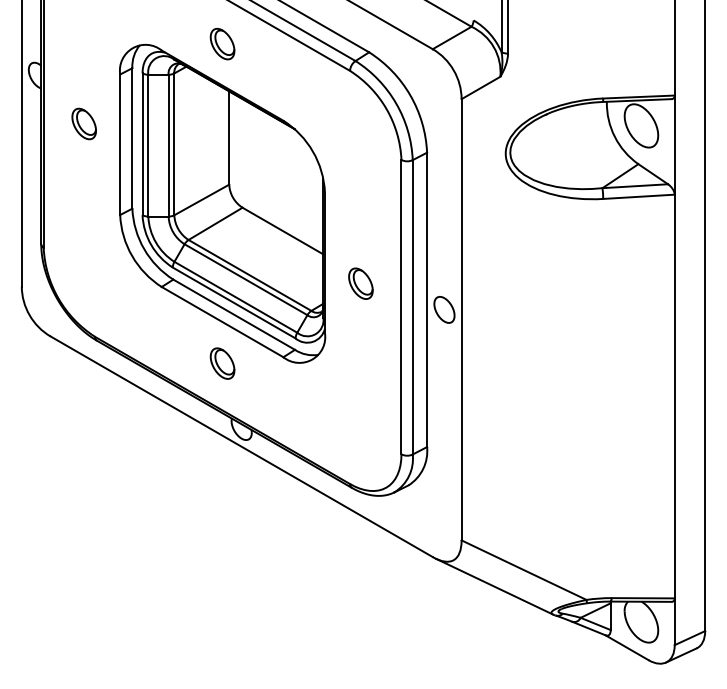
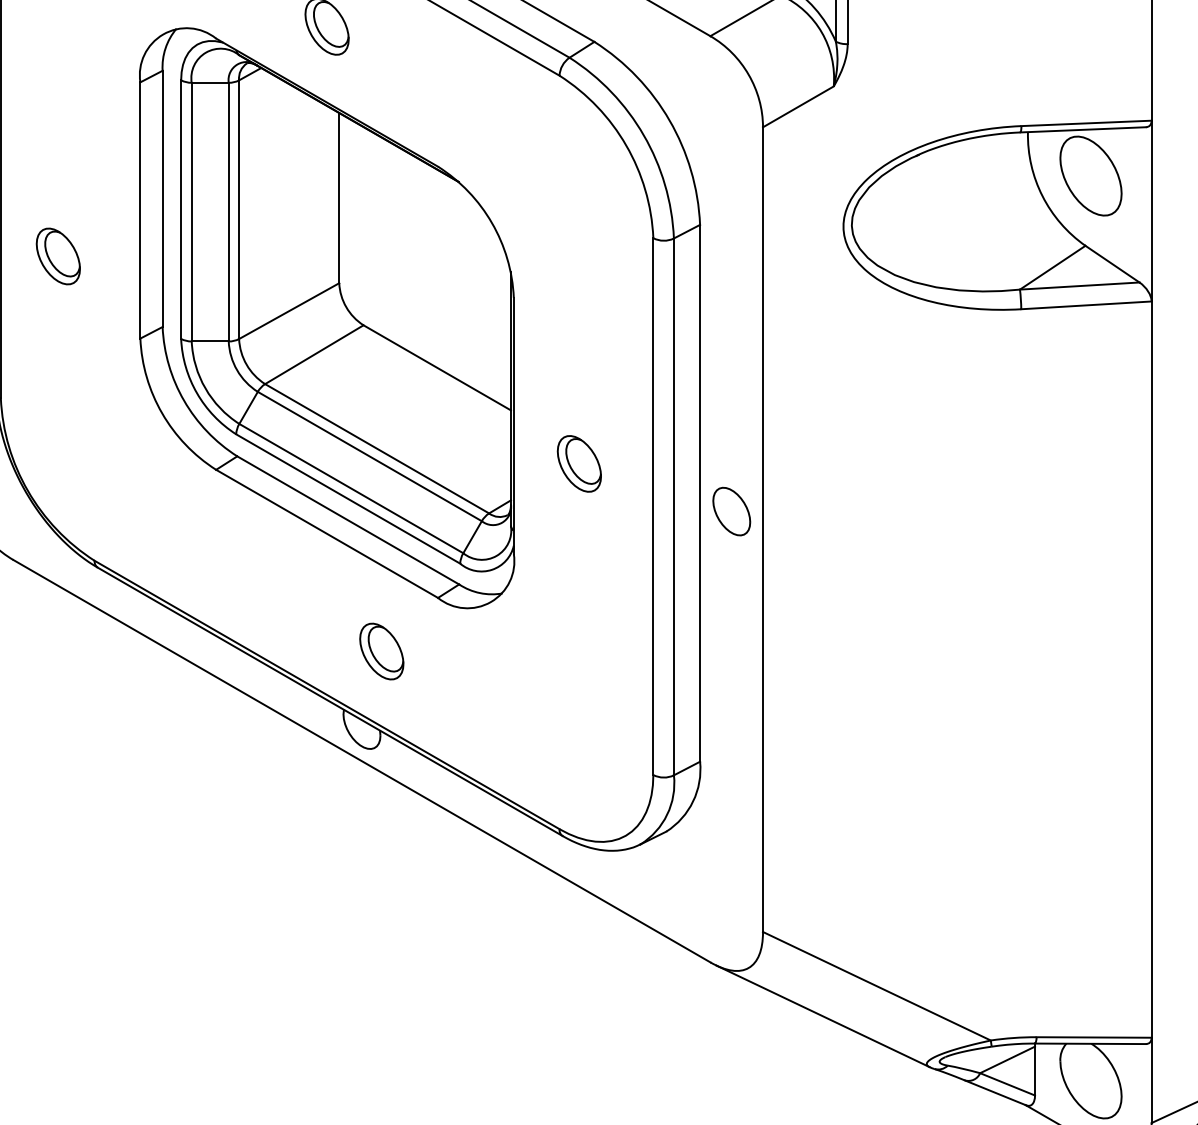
part: (83, 123) -> (57, 255), moved
part: (222, 363) -> (381, 651), moved

